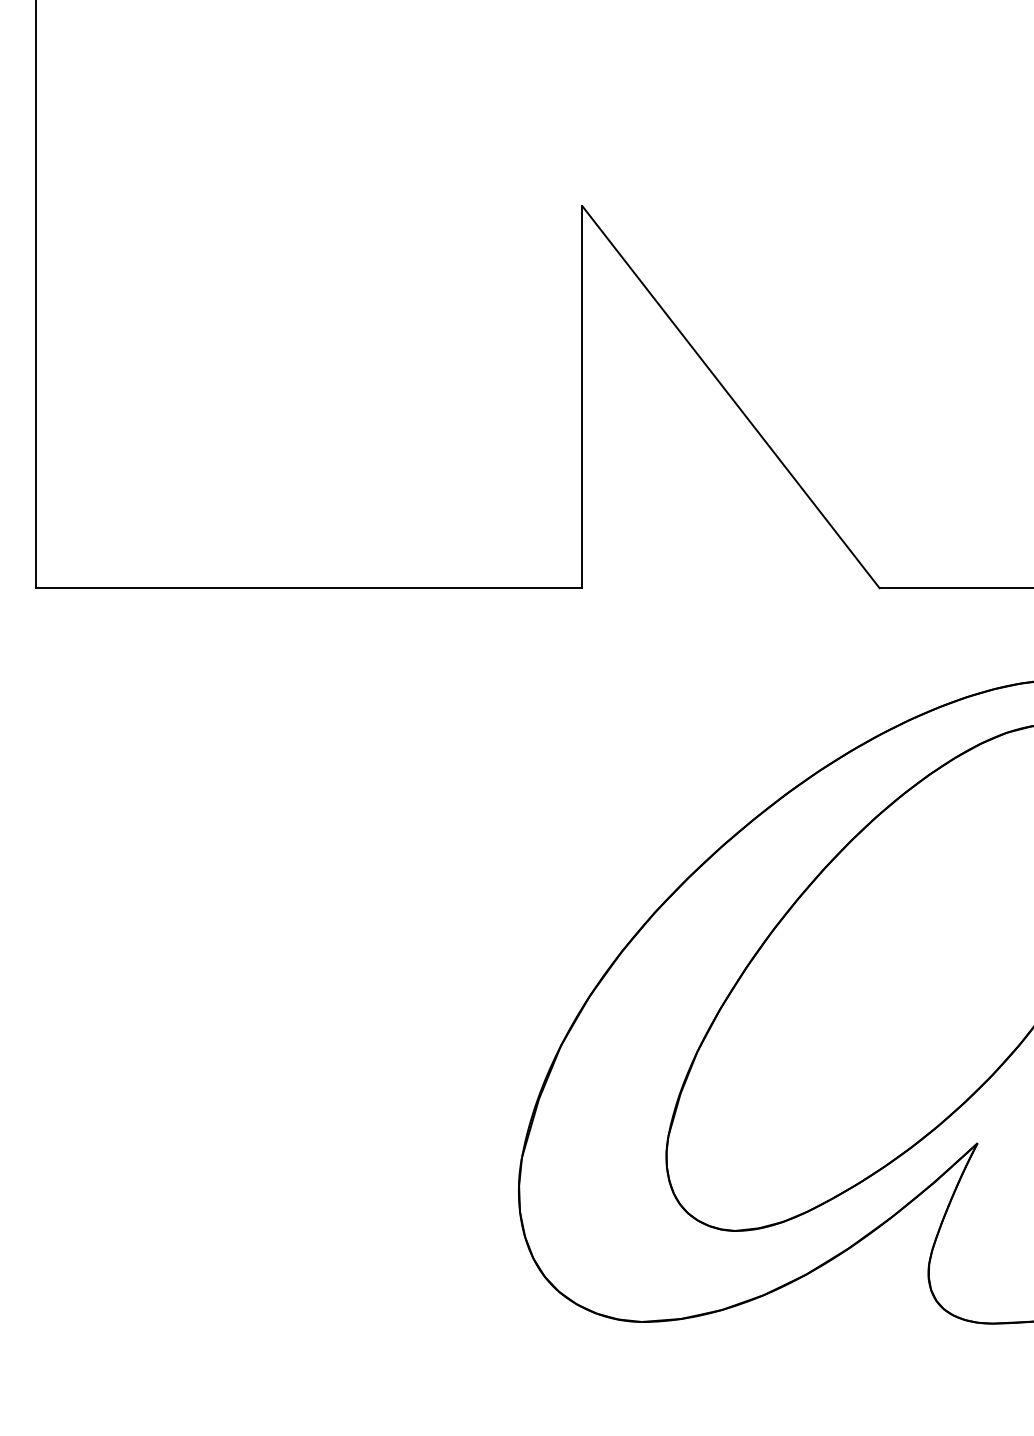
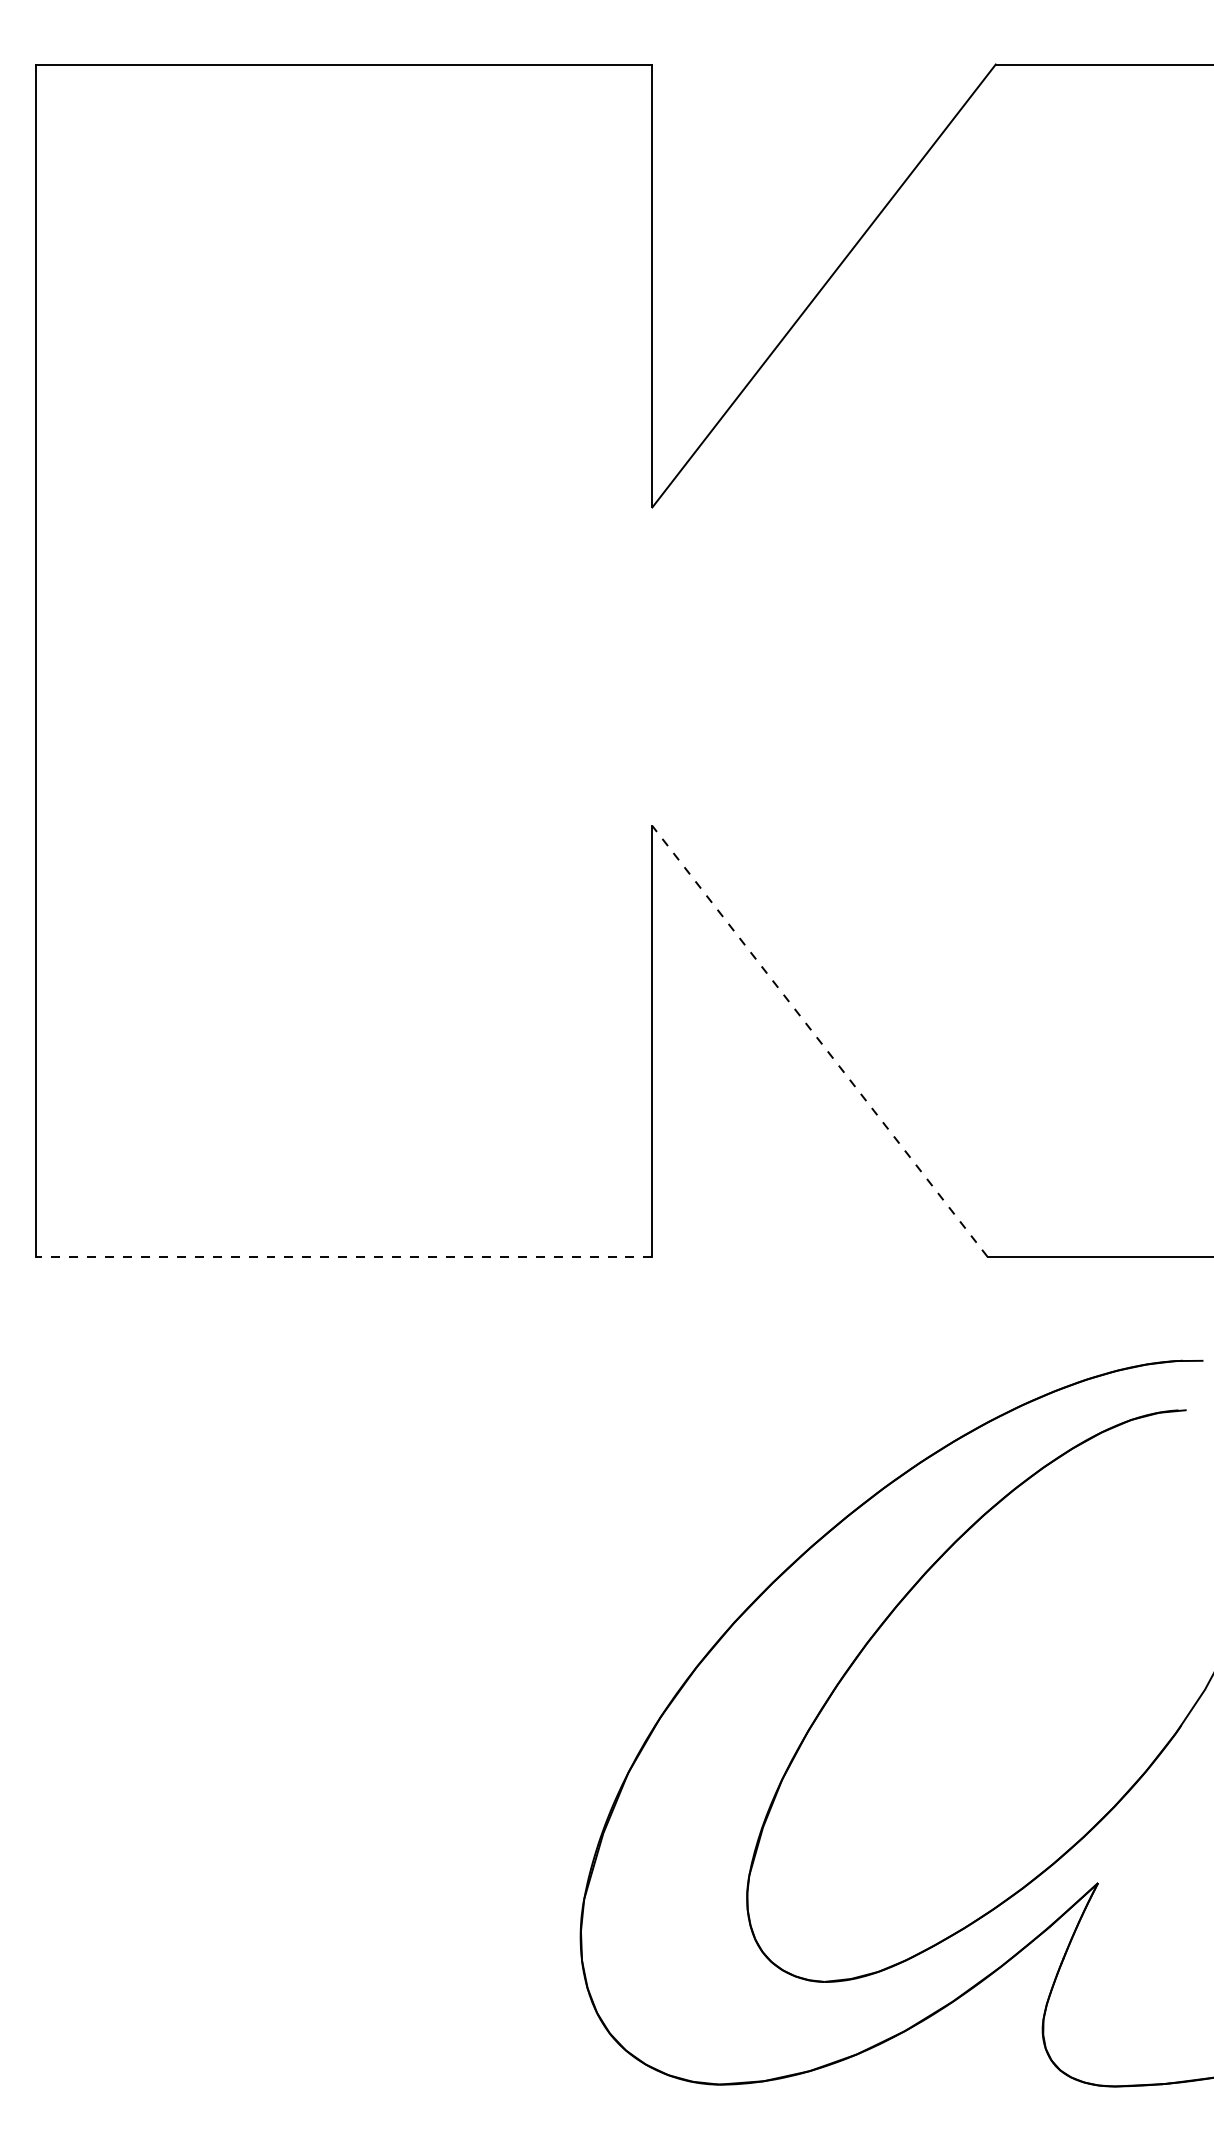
line: (731, 397) -> (820, 1041), solid -> dashed
line: (308, 587) -> (343, 1256), solid -> dashed

